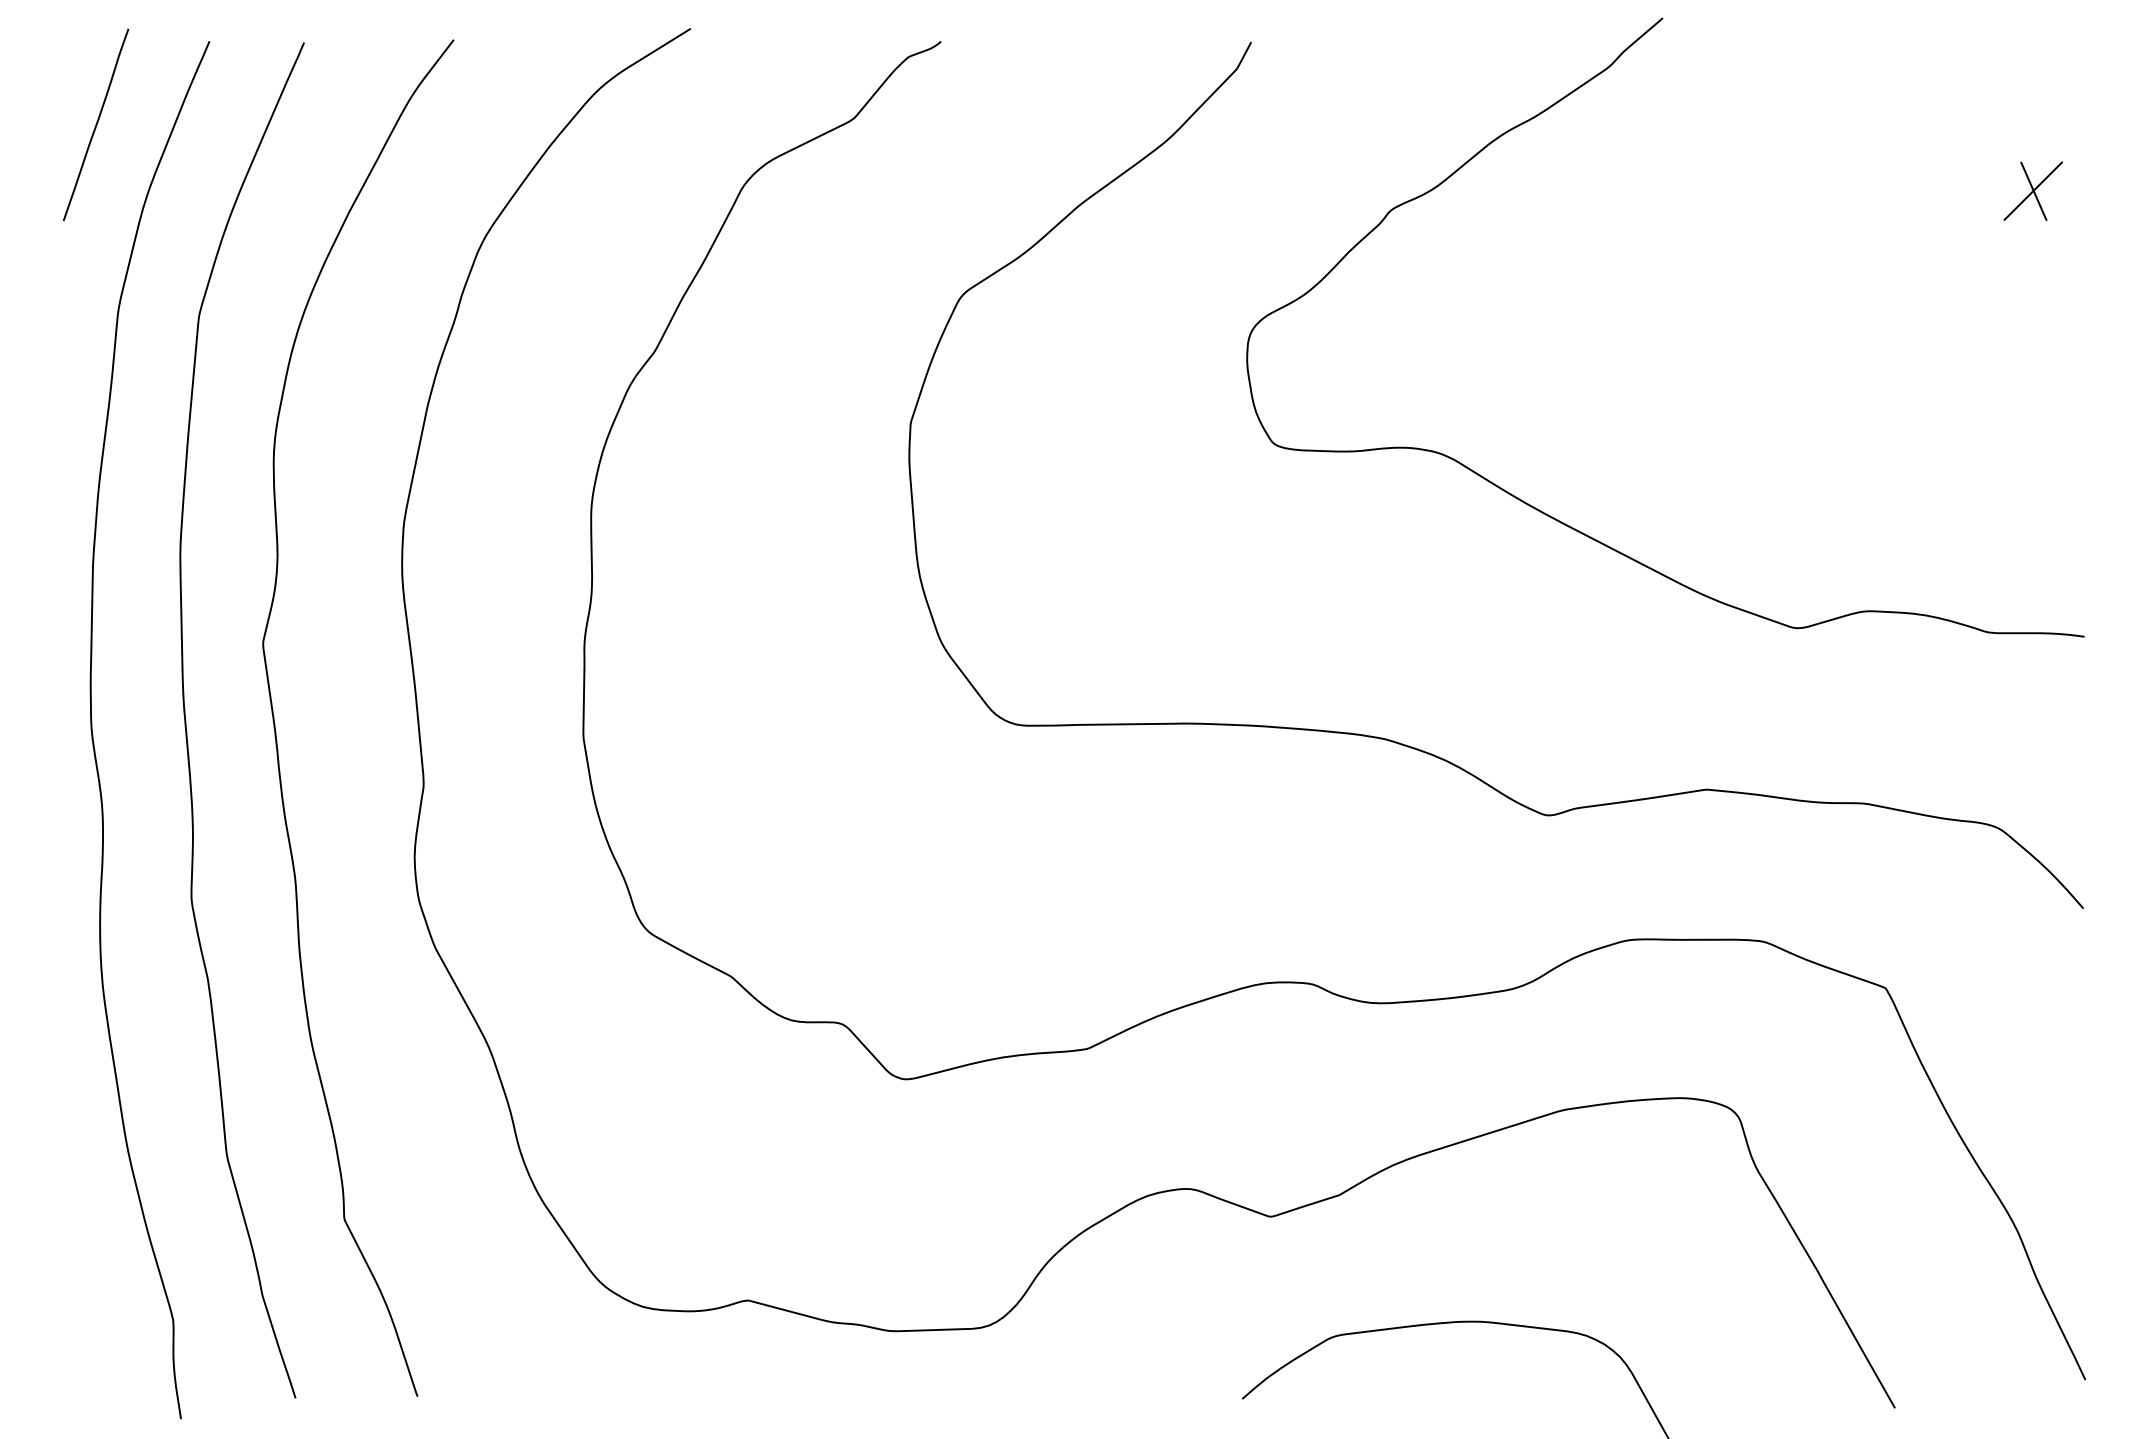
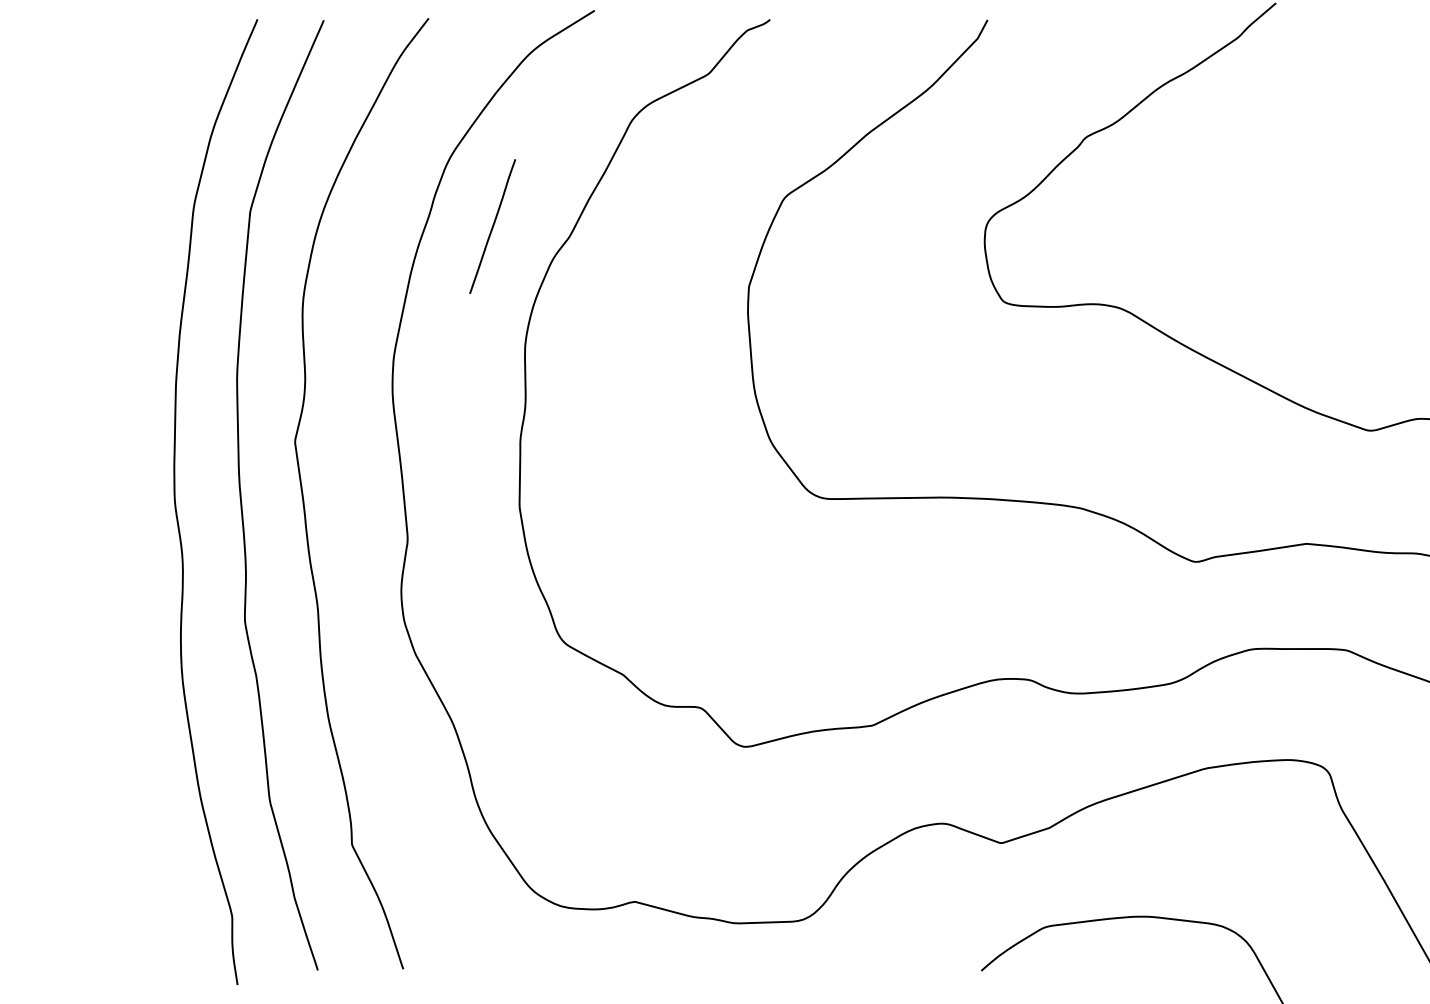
line: (95, 124) -> (492, 226), moved

